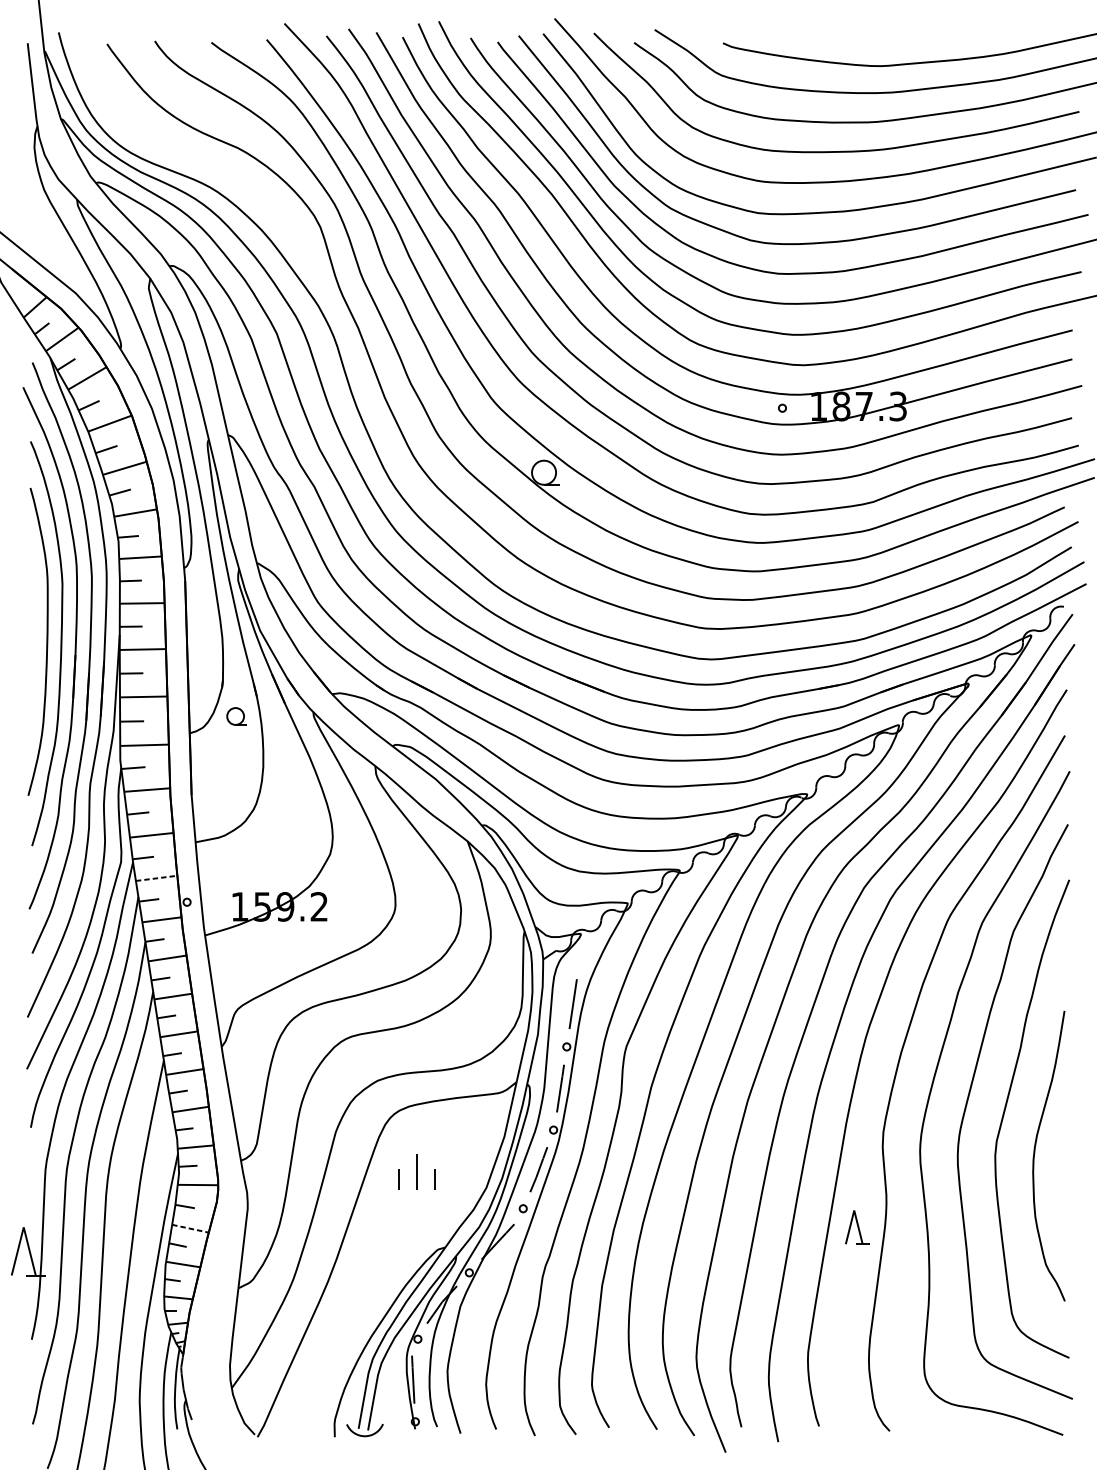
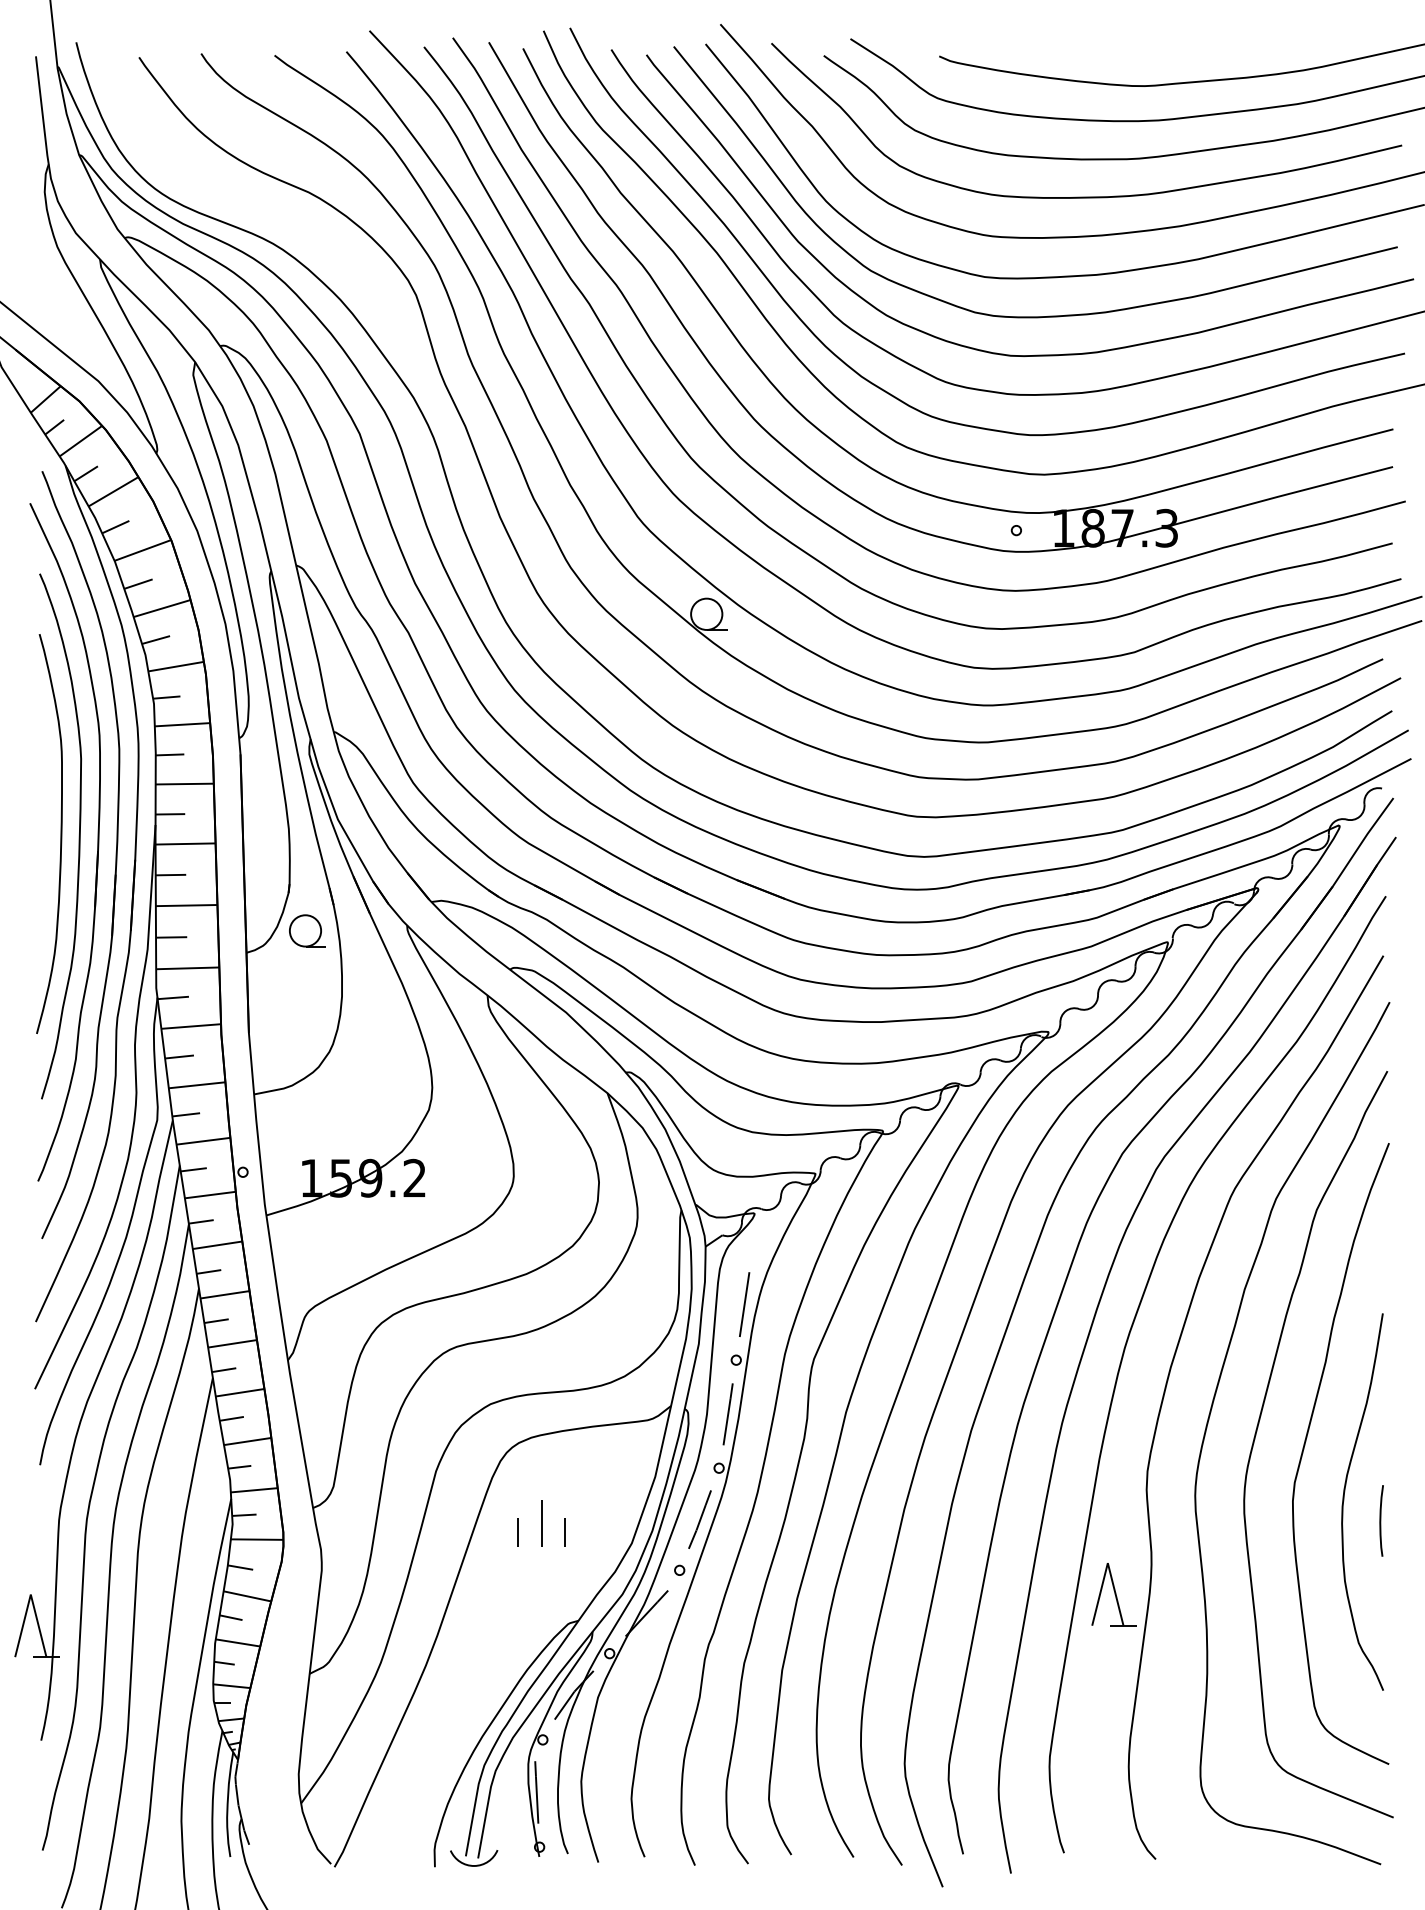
part: (236, 716) -> (307, 930), size x1.43
line: (156, 878) -> (203, 1141), dashed -> solid
curve: (1063, 1170) -> (1381, 1520), added
part: (857, 1227) -> (1113, 1594), size x1.43
line: (190, 1228) -> (247, 1596), dashed -> solid

